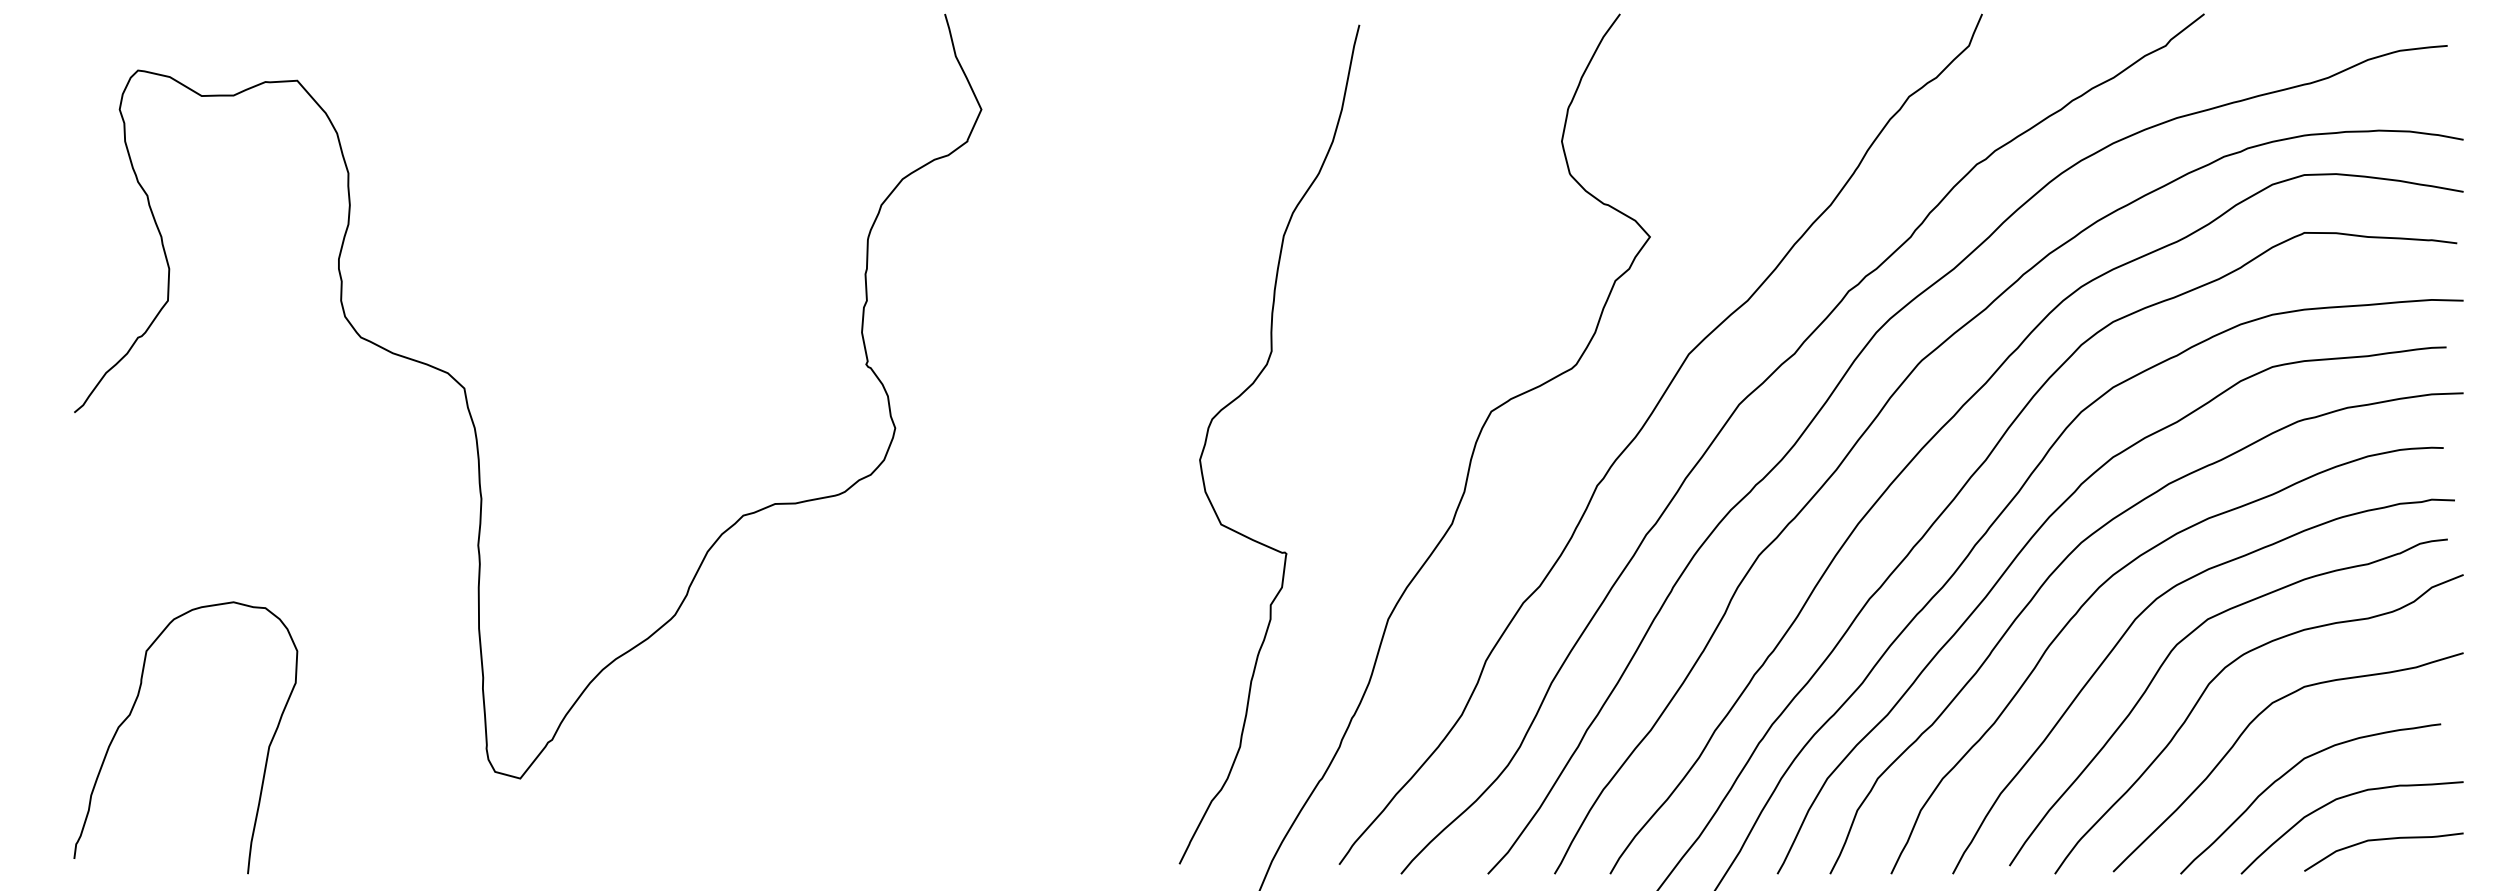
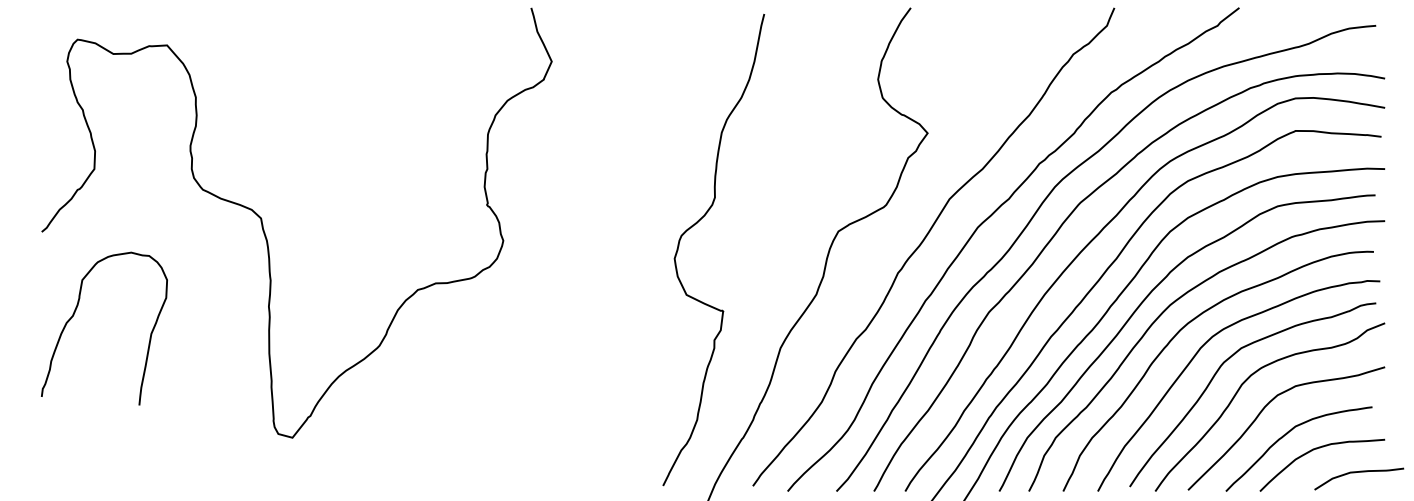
curve: (132, 714) -> (74, 315), moved
curve: (2384, 840) -> (1359, 472), moved

